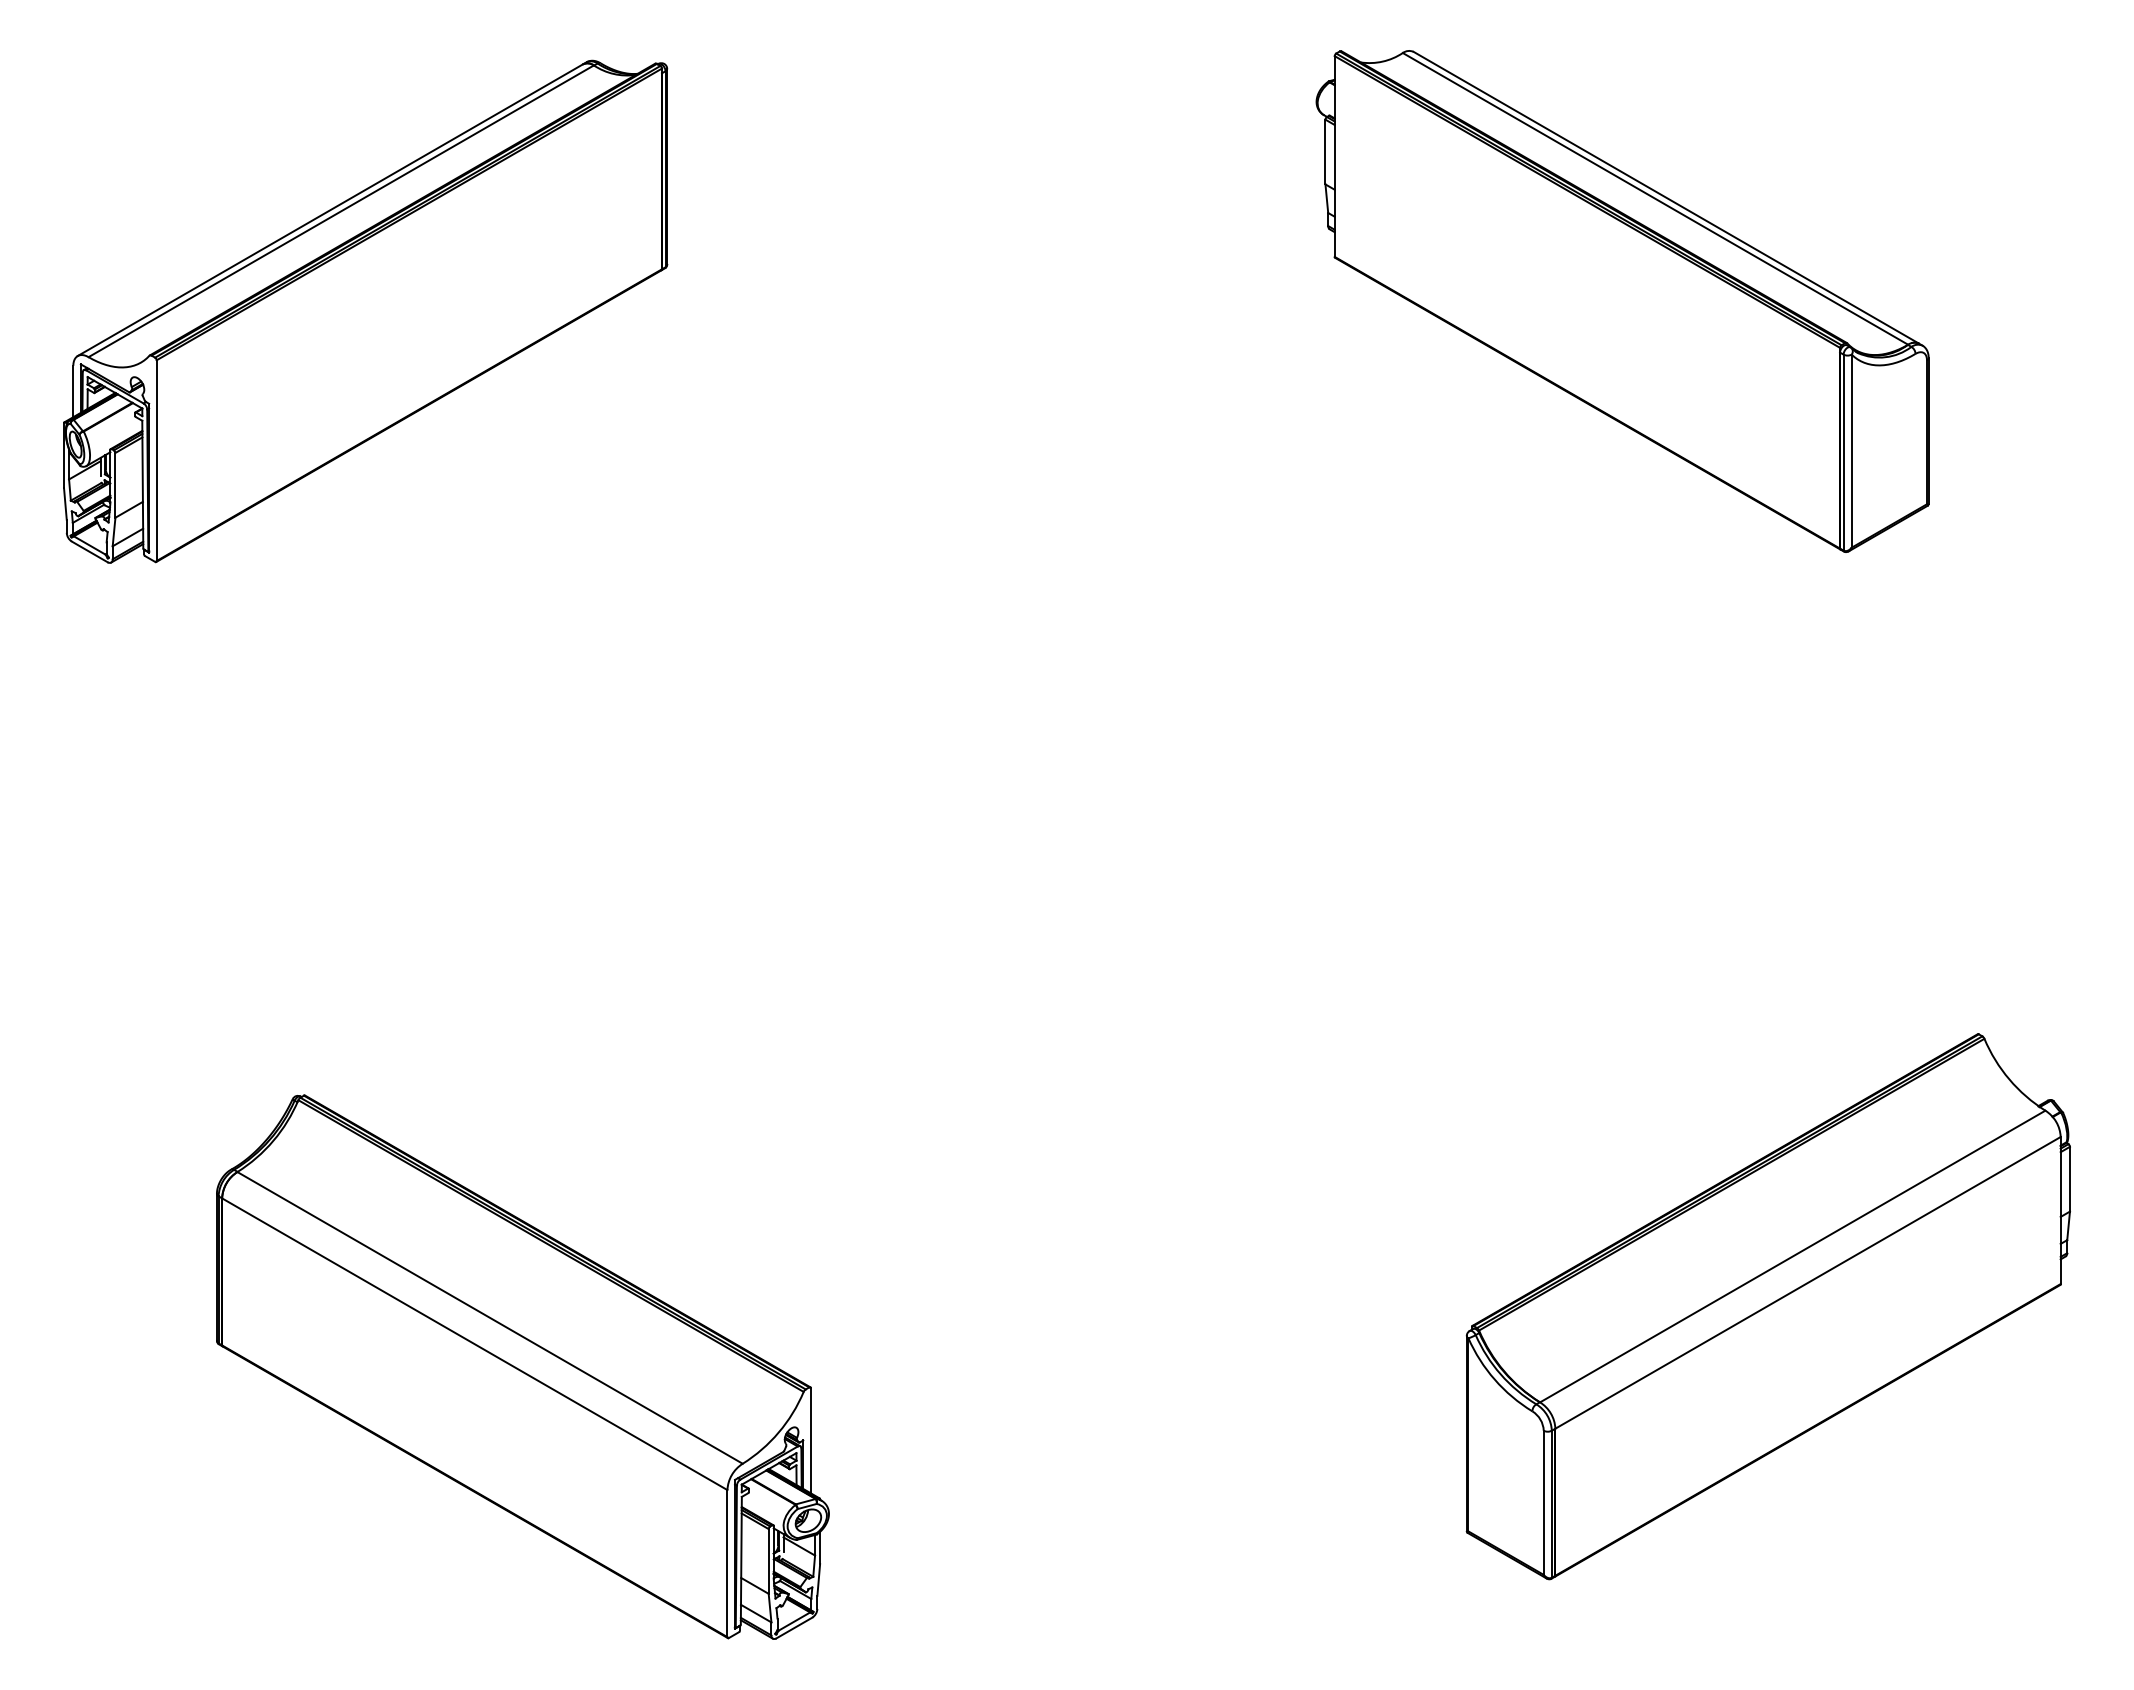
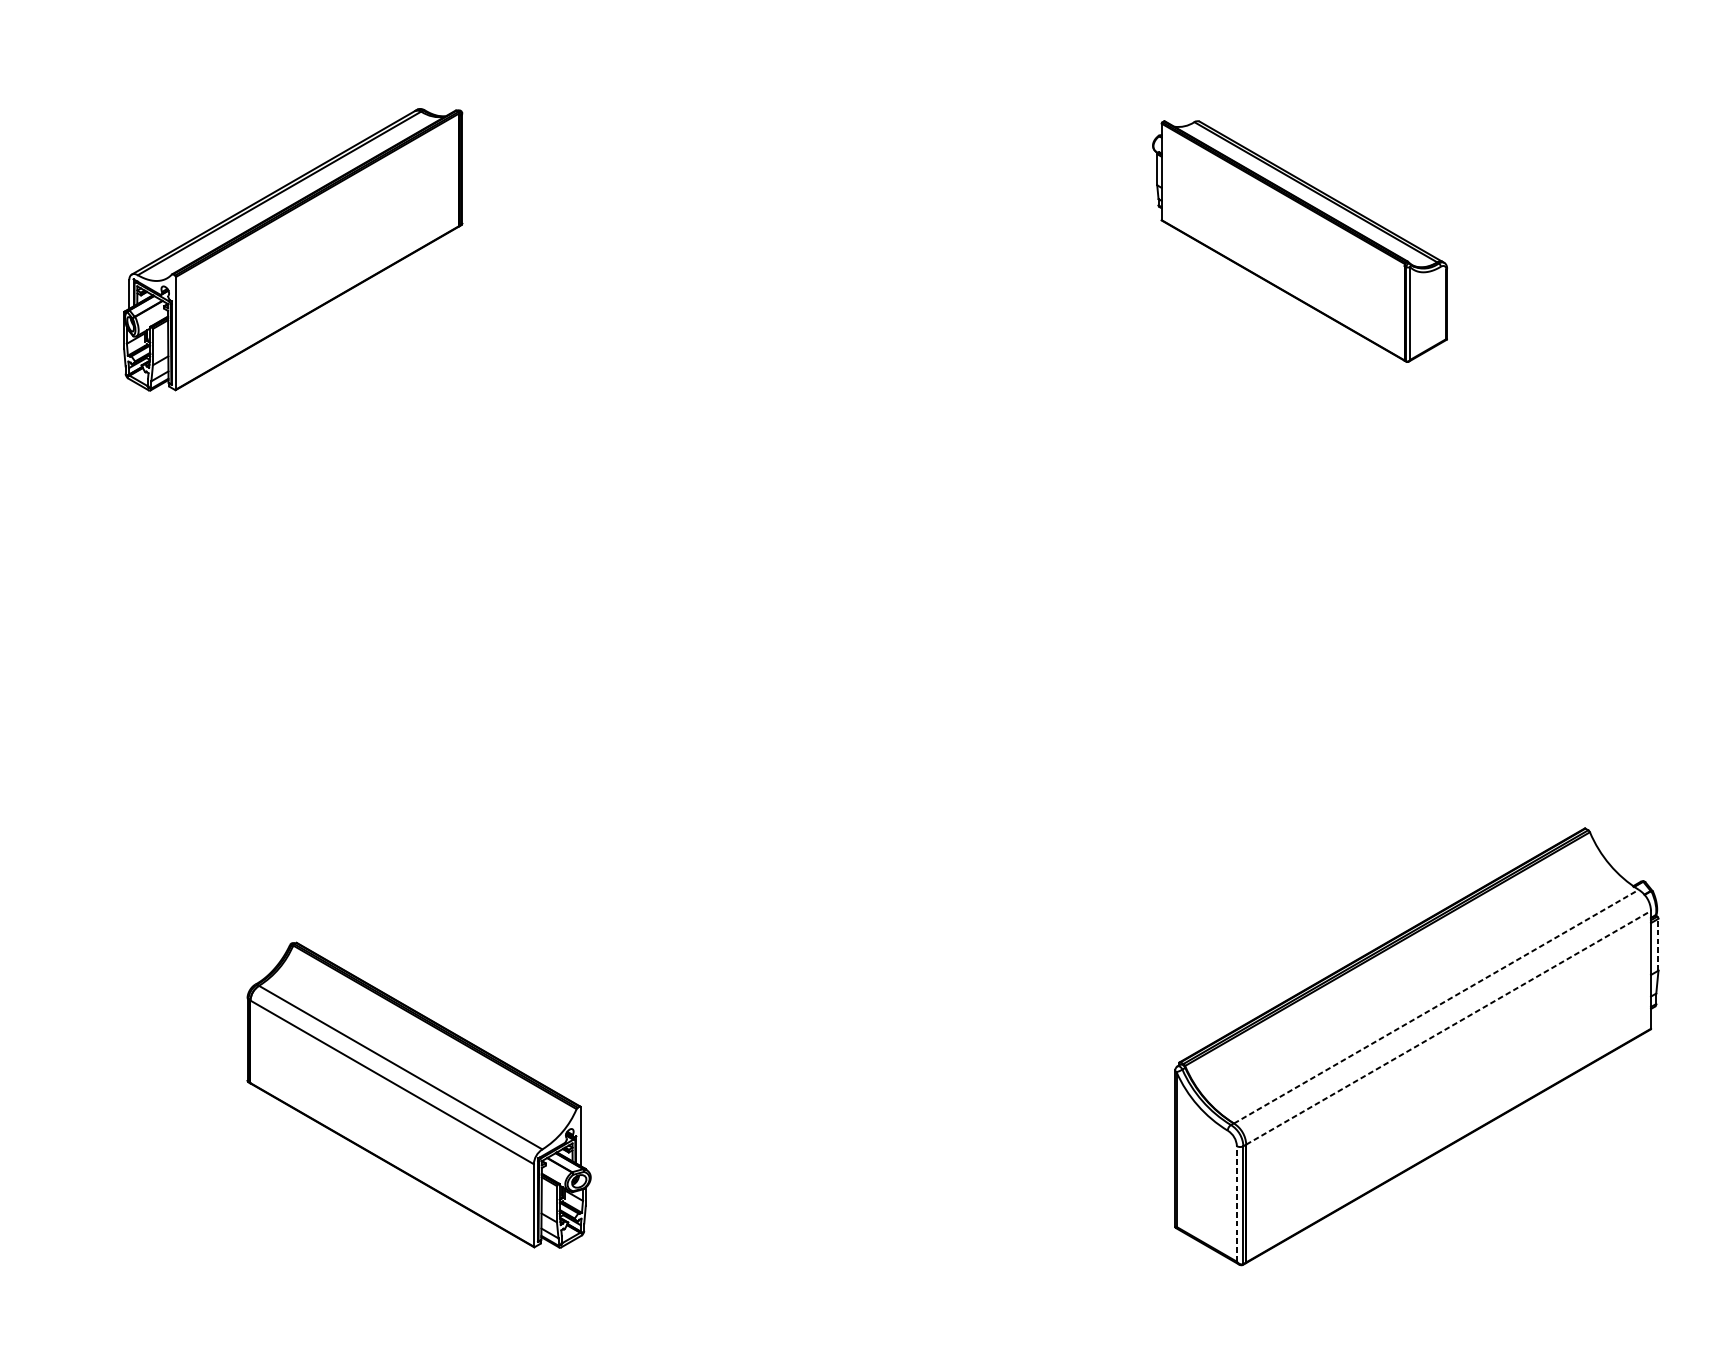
part: (1622, 301) -> (1300, 241), size x0.6
part: (365, 311) -> (293, 249), size x0.7
line: (2069, 1178) -> (1658, 944), solid -> dashed
line: (1792, 1256) -> (1436, 1006), solid -> dashed
line: (1808, 1282) -> (1449, 1027), solid -> dashed
part: (522, 1366) -> (418, 1094), size x0.7
line: (1543, 1502) -> (1236, 1203), solid -> dashed

